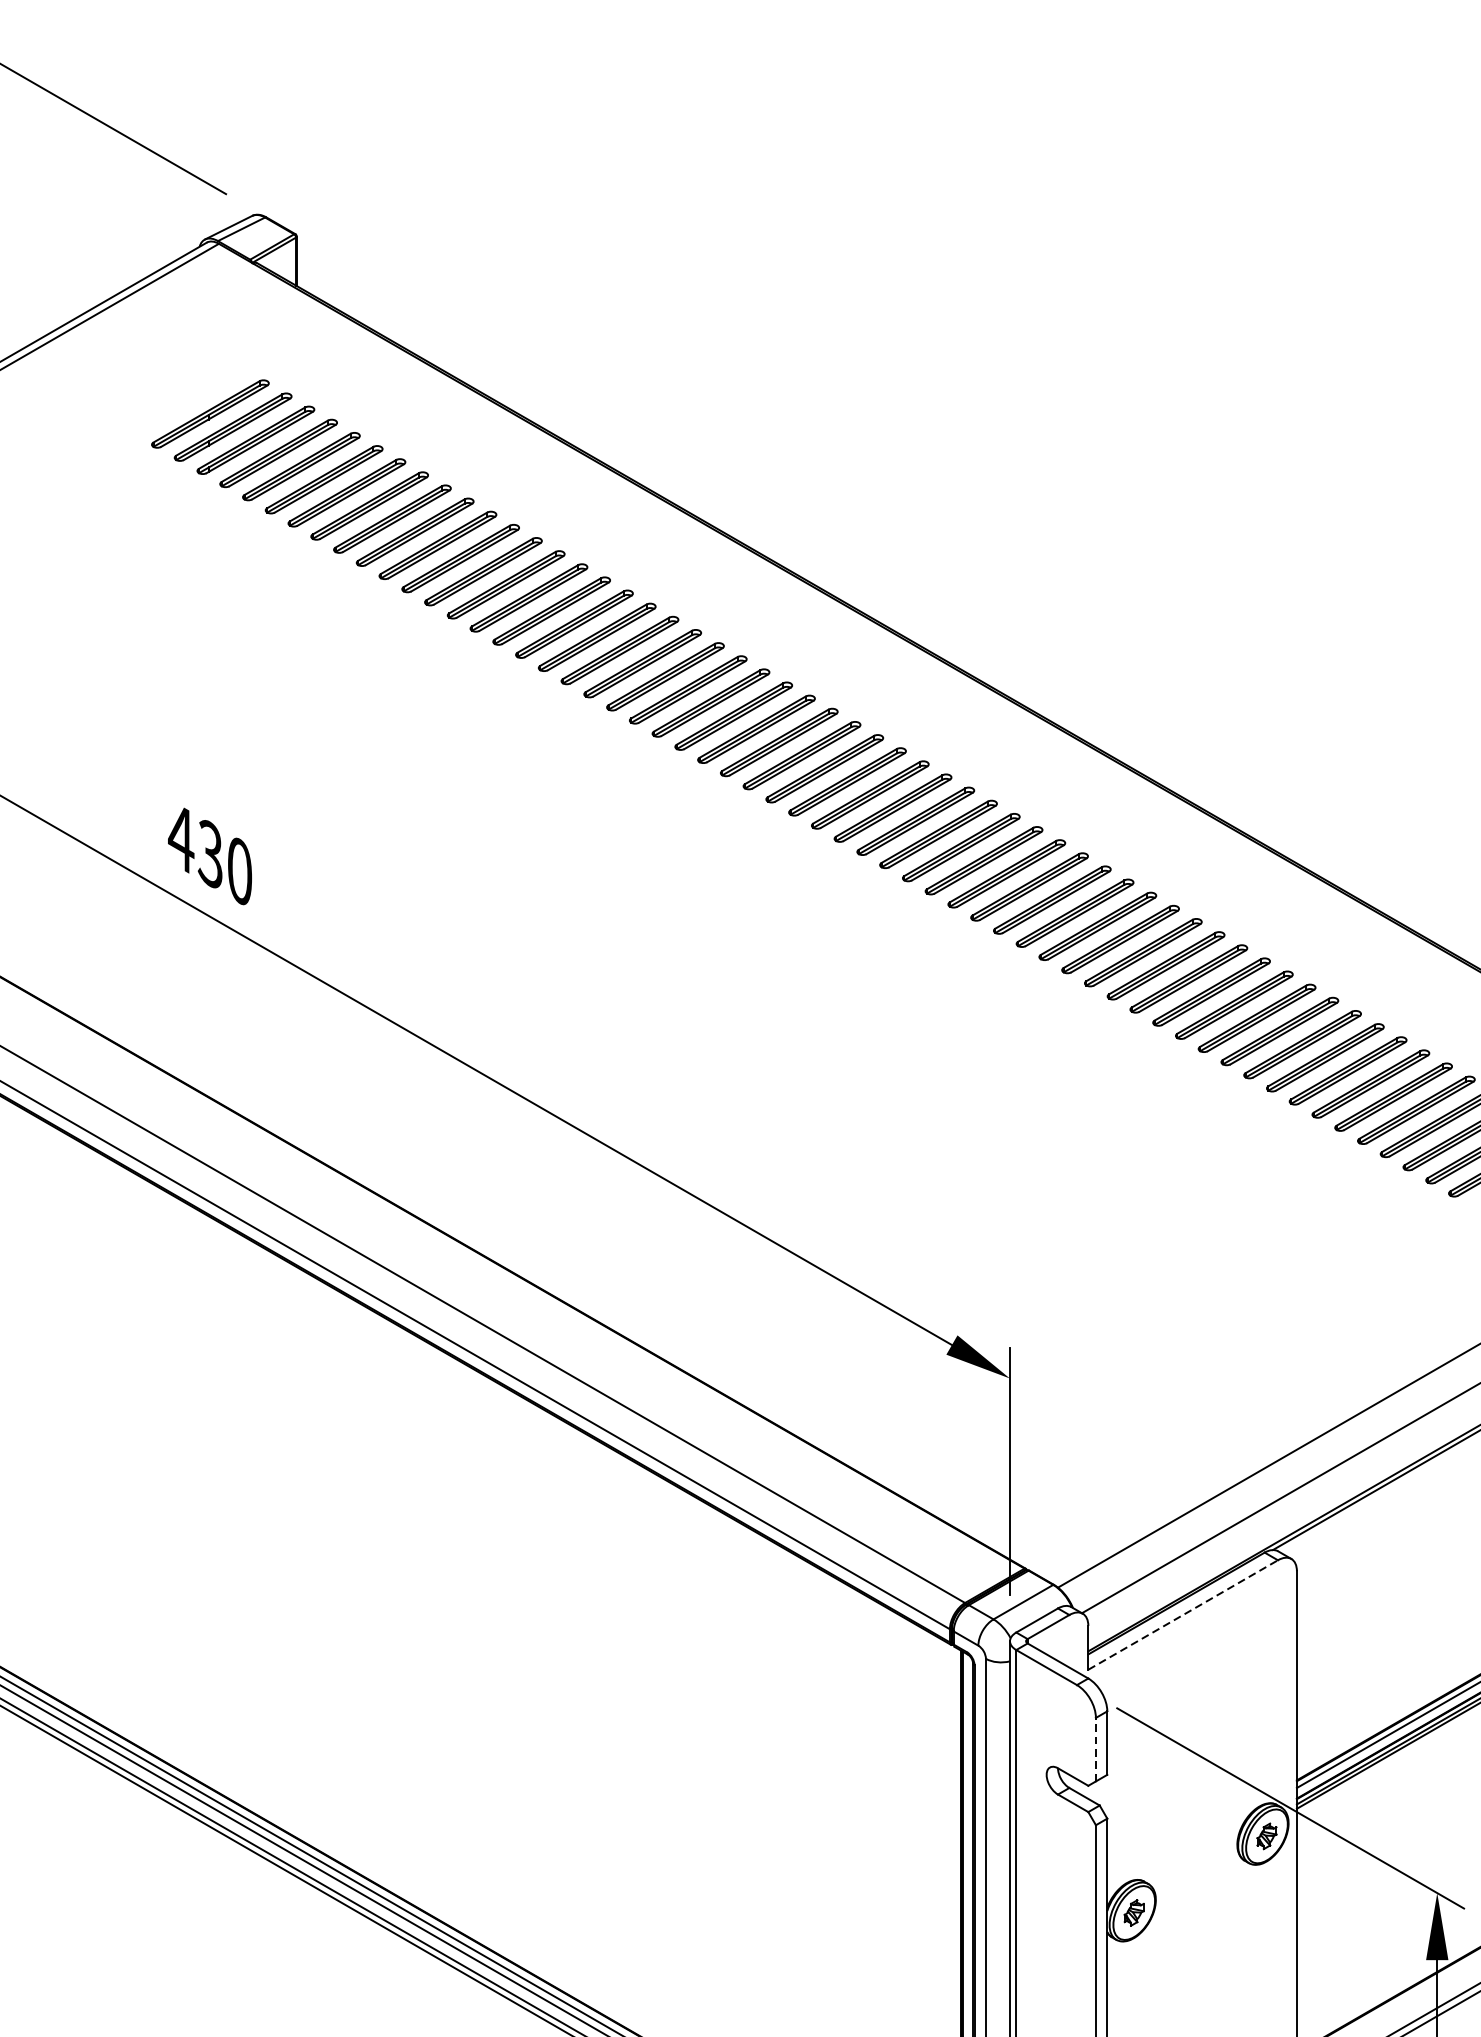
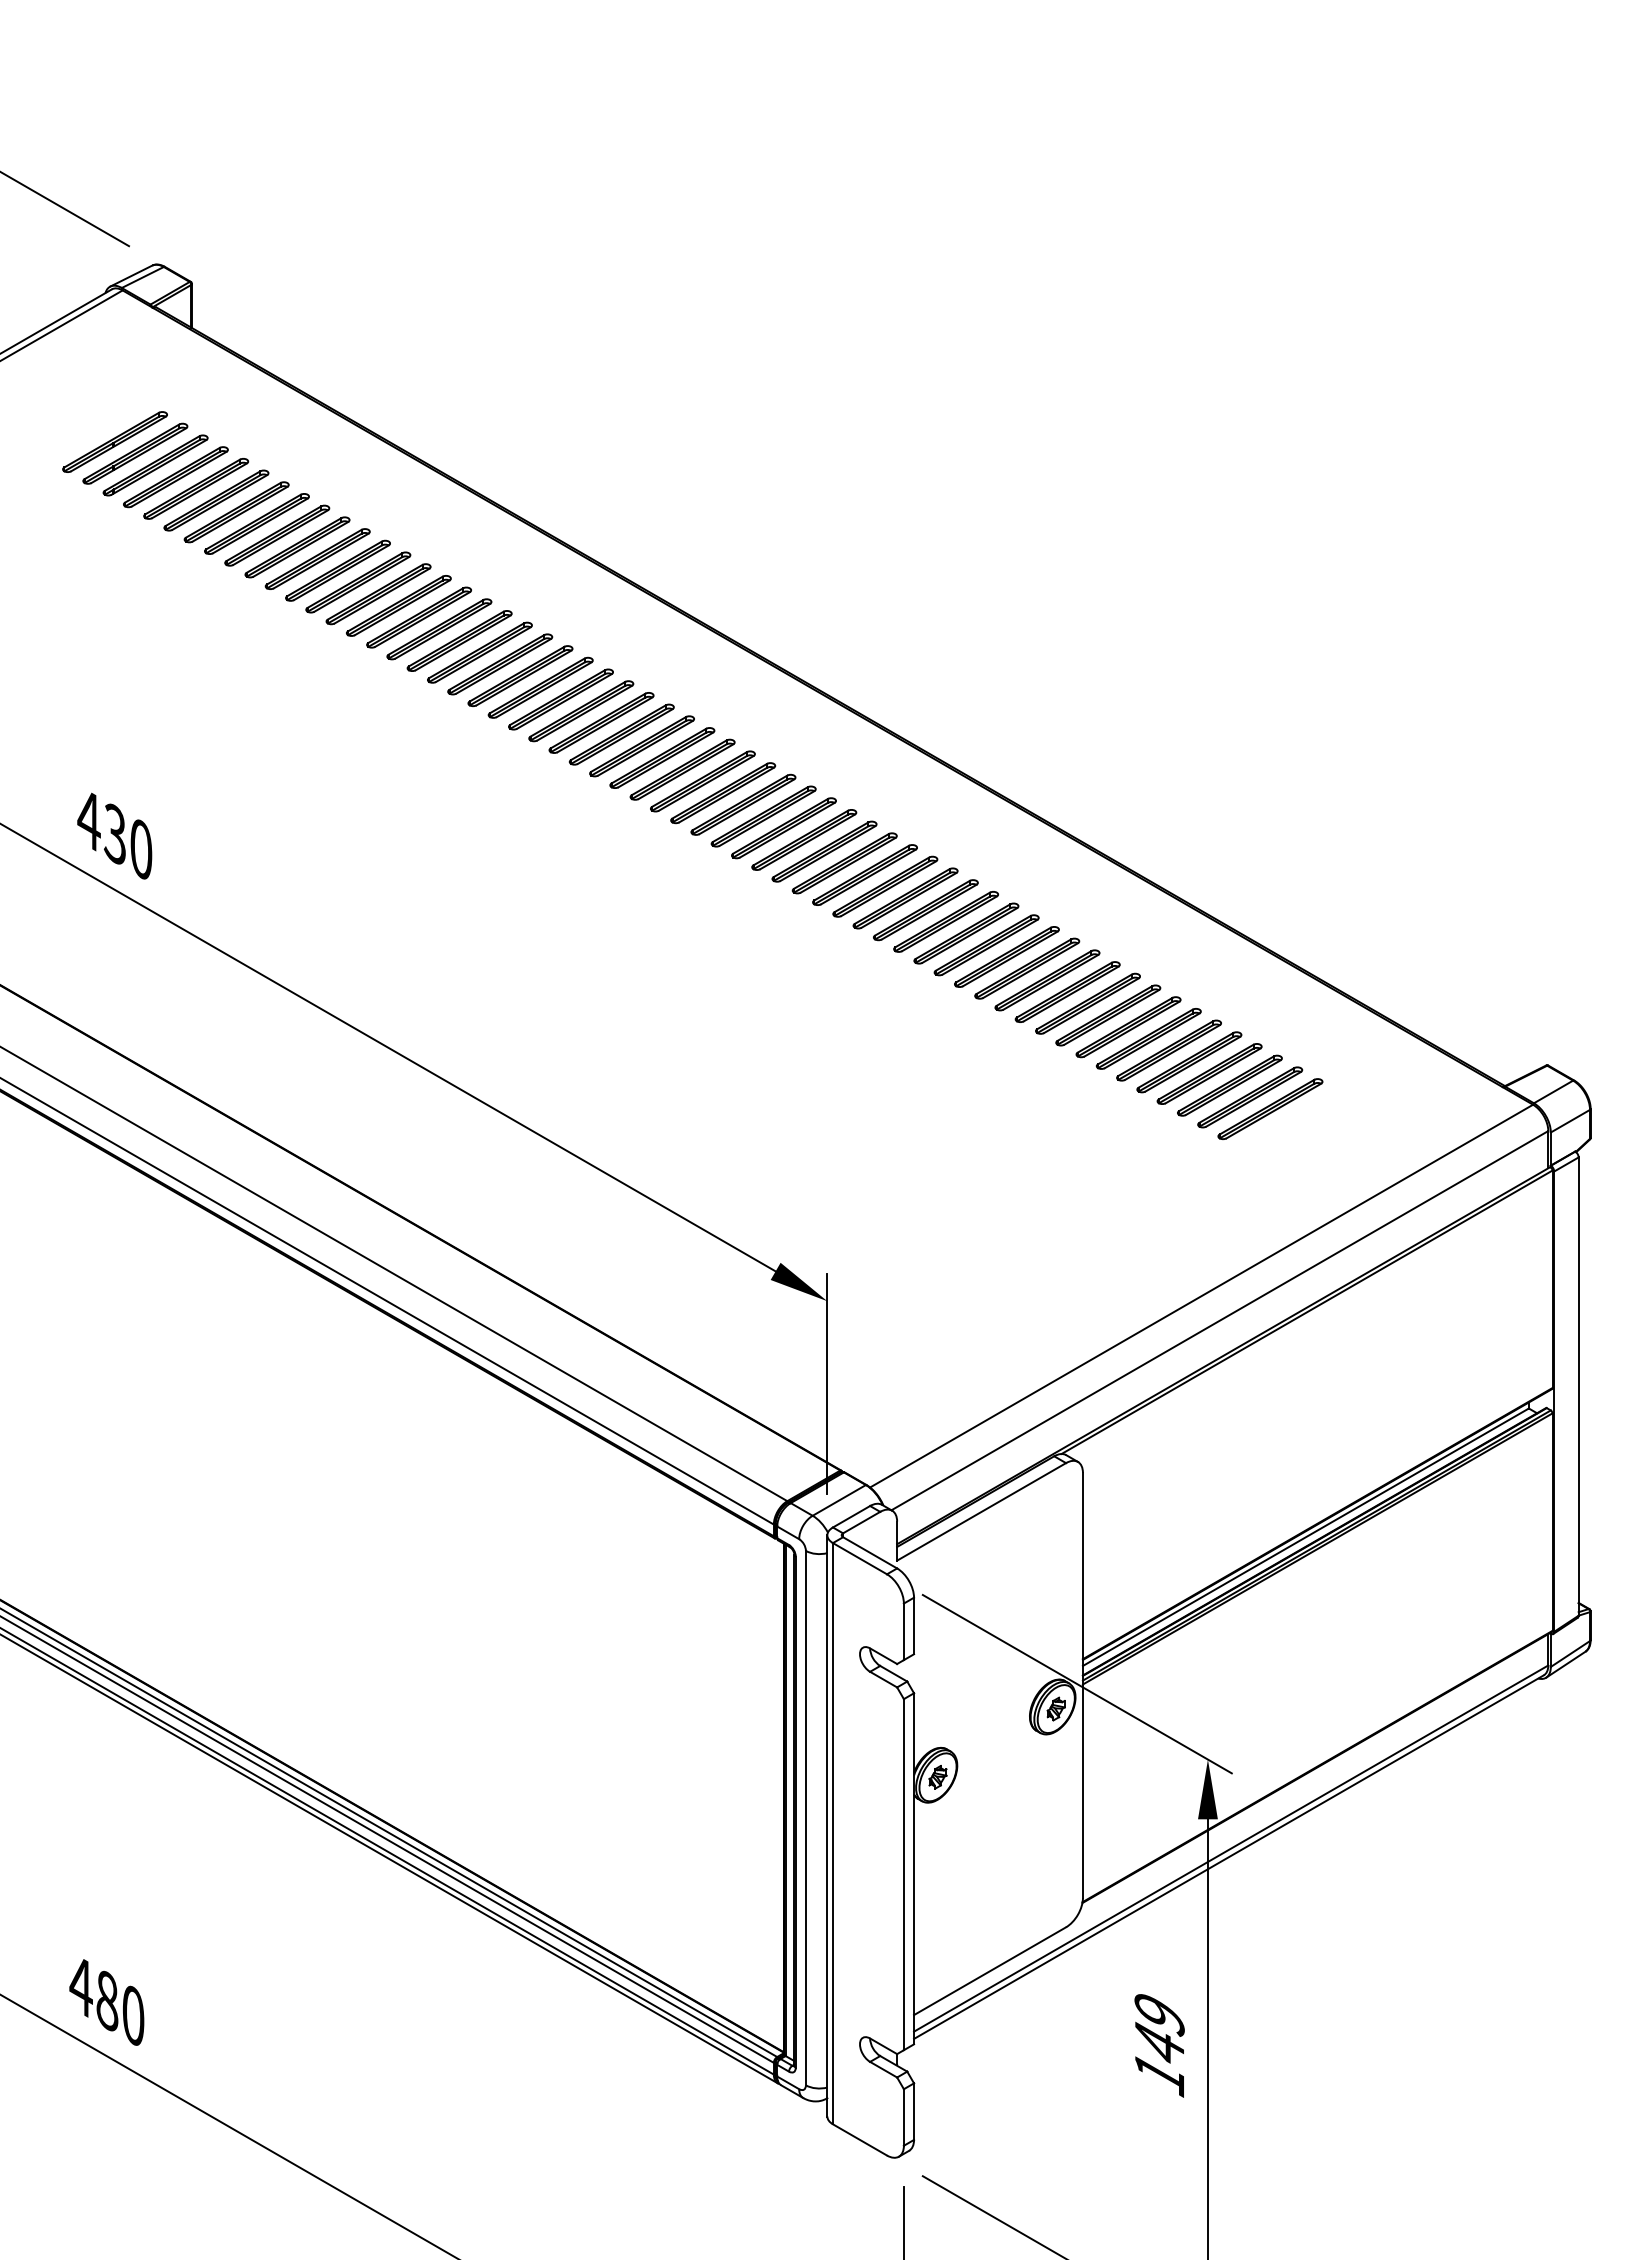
line: (1183, 1614) -> (981, 1511), dashed -> solid
line: (1095, 1749) -> (903, 1631), dashed -> solid

